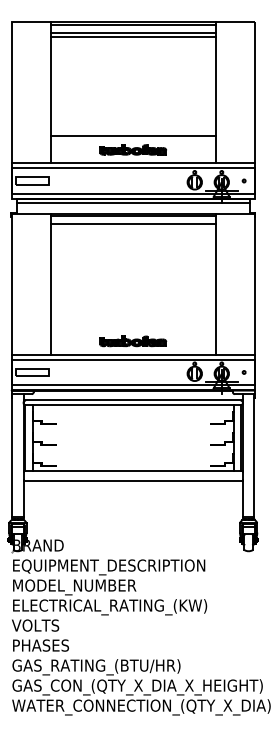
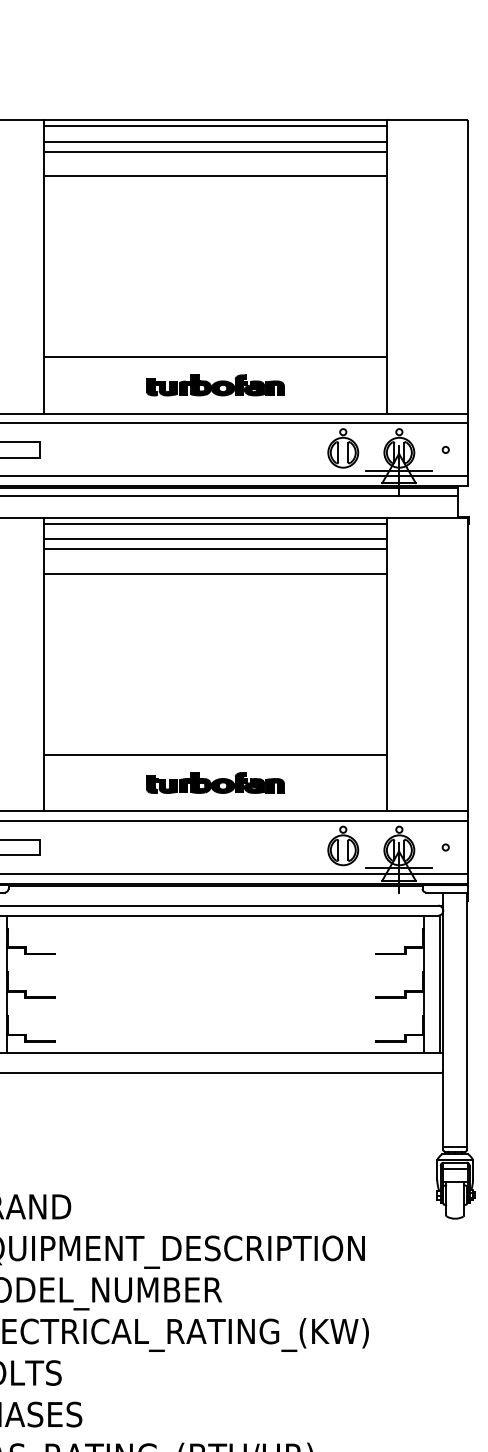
line: (132, 49) -> (213, 176), added
line: (132, 228) -> (213, 548), added
line: (132, 240) -> (213, 573), added
line: (132, 327) -> (213, 754), added

